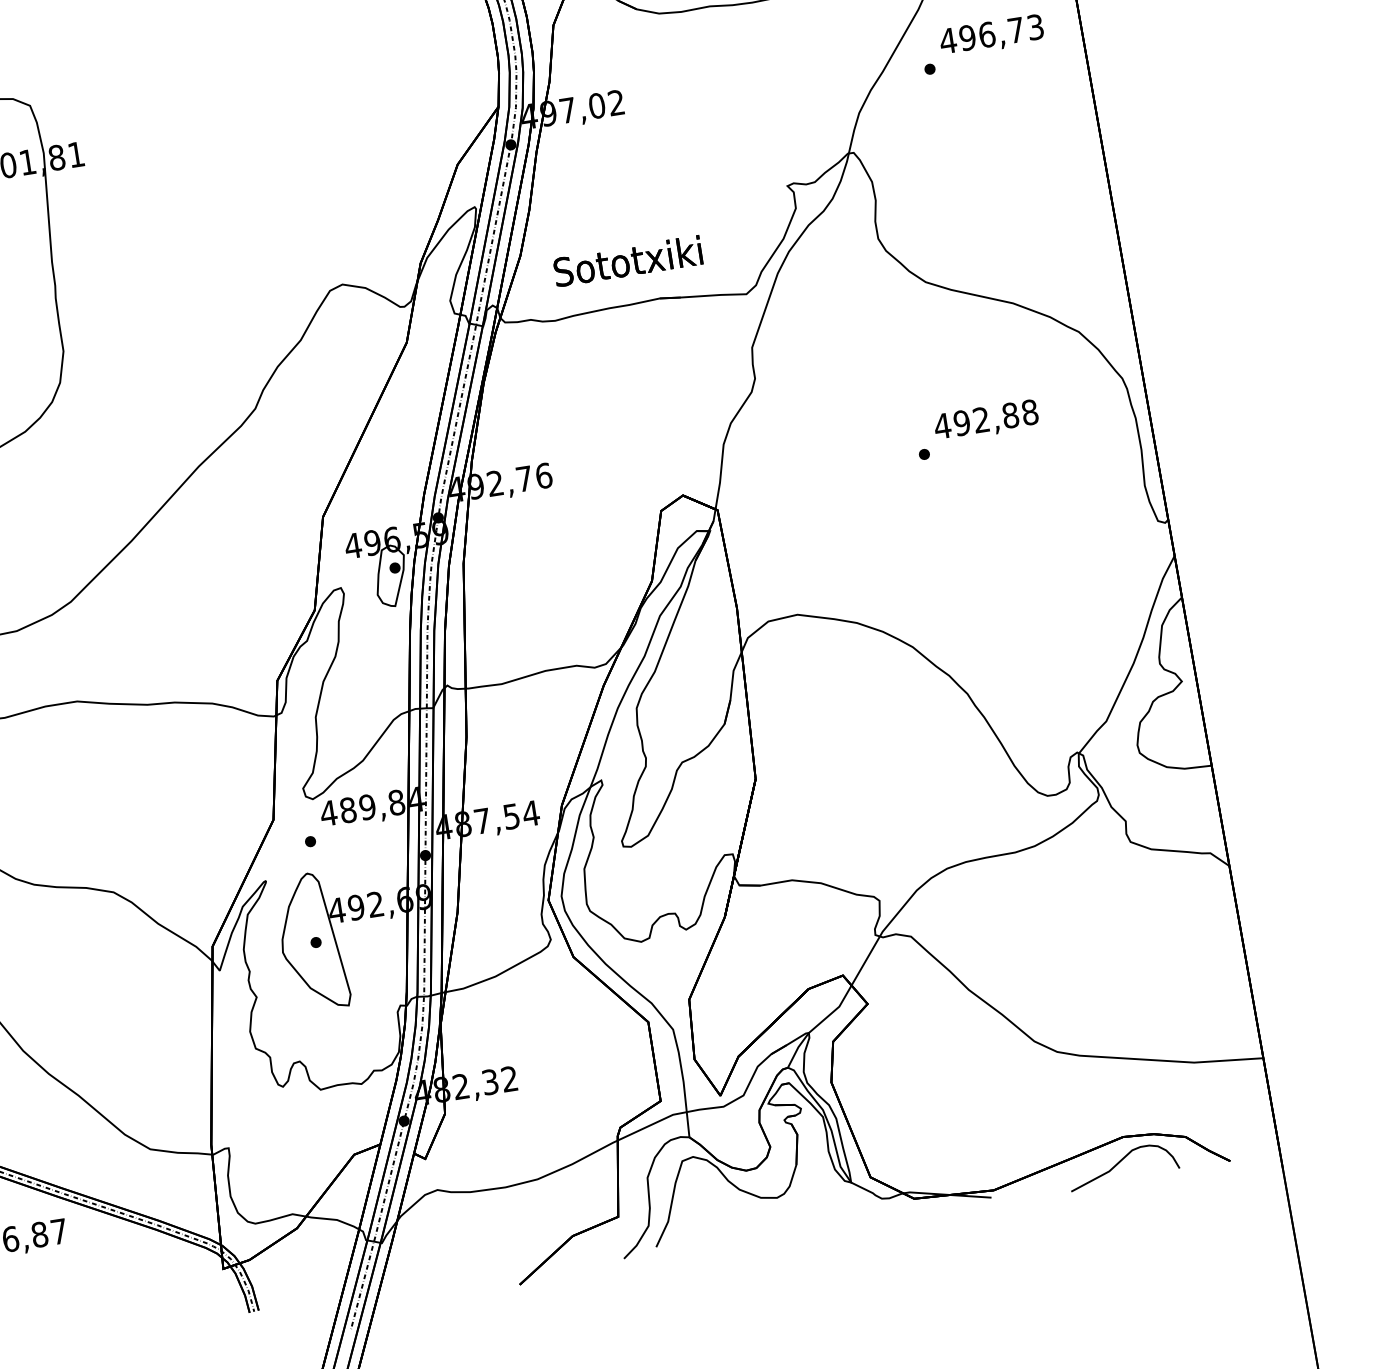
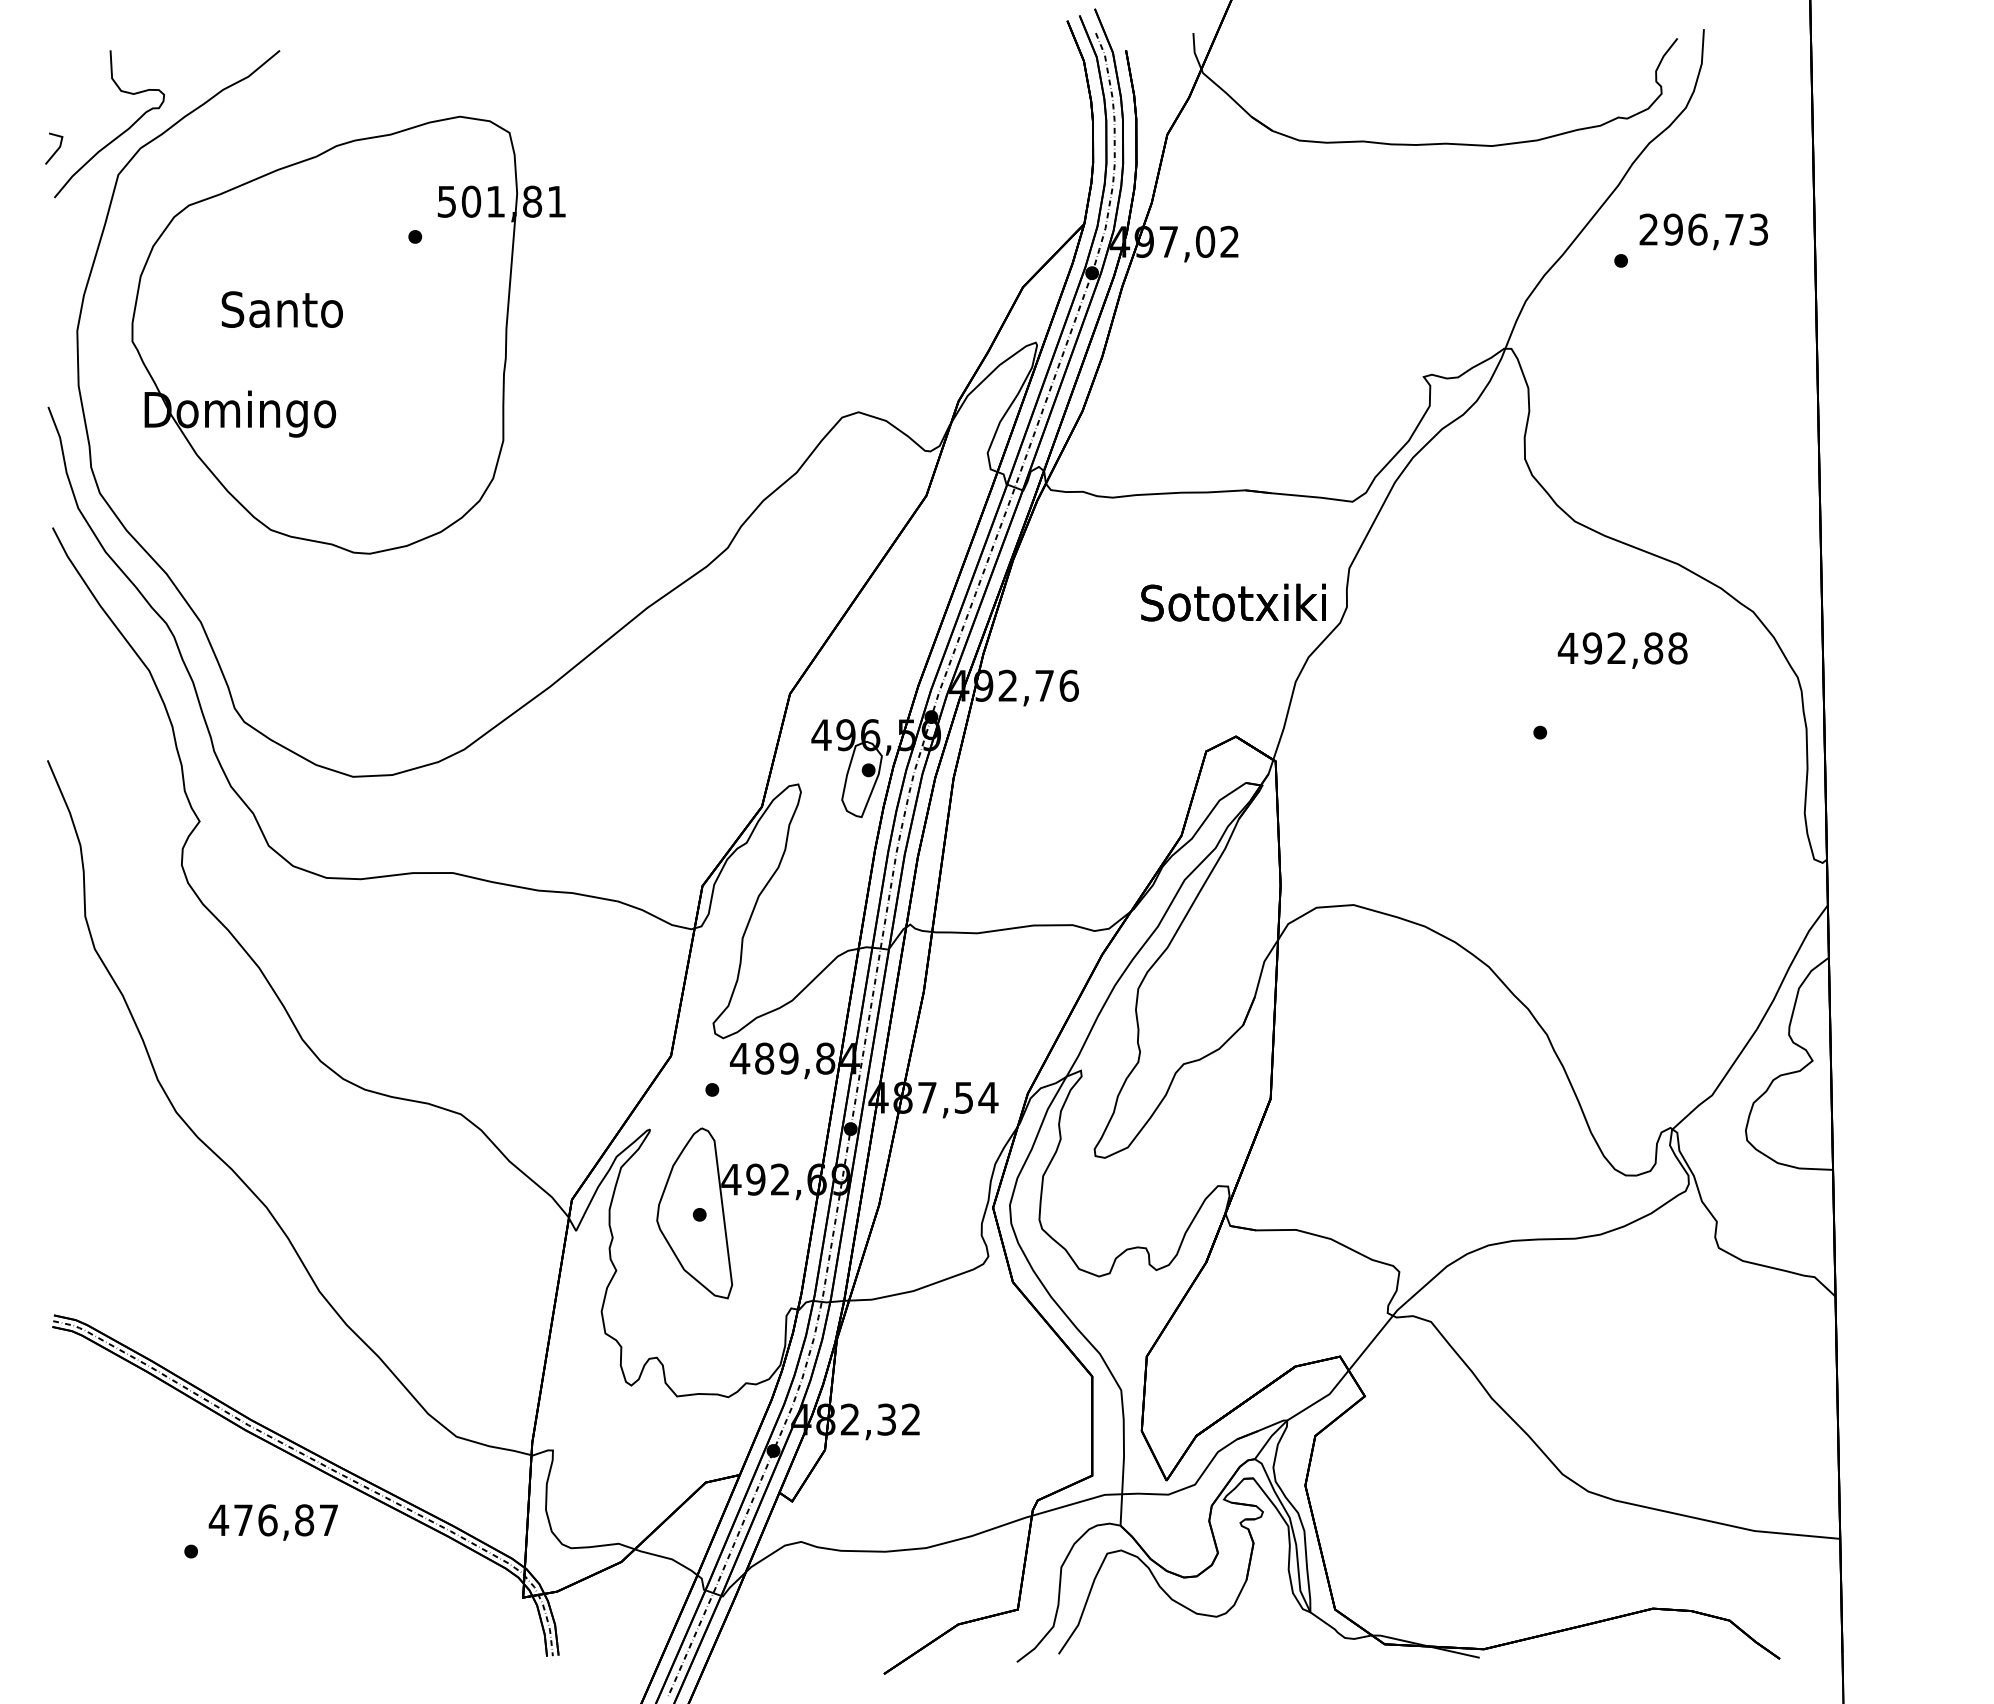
text: (947, 40) -> (1648, 229), 496,73 -> 296,73
text: (627, 261) -> (1233, 602), moved
text: (986, 421) -> (1622, 650), moved
curve: (1120, 1162) -> (1644, 1639), removed

